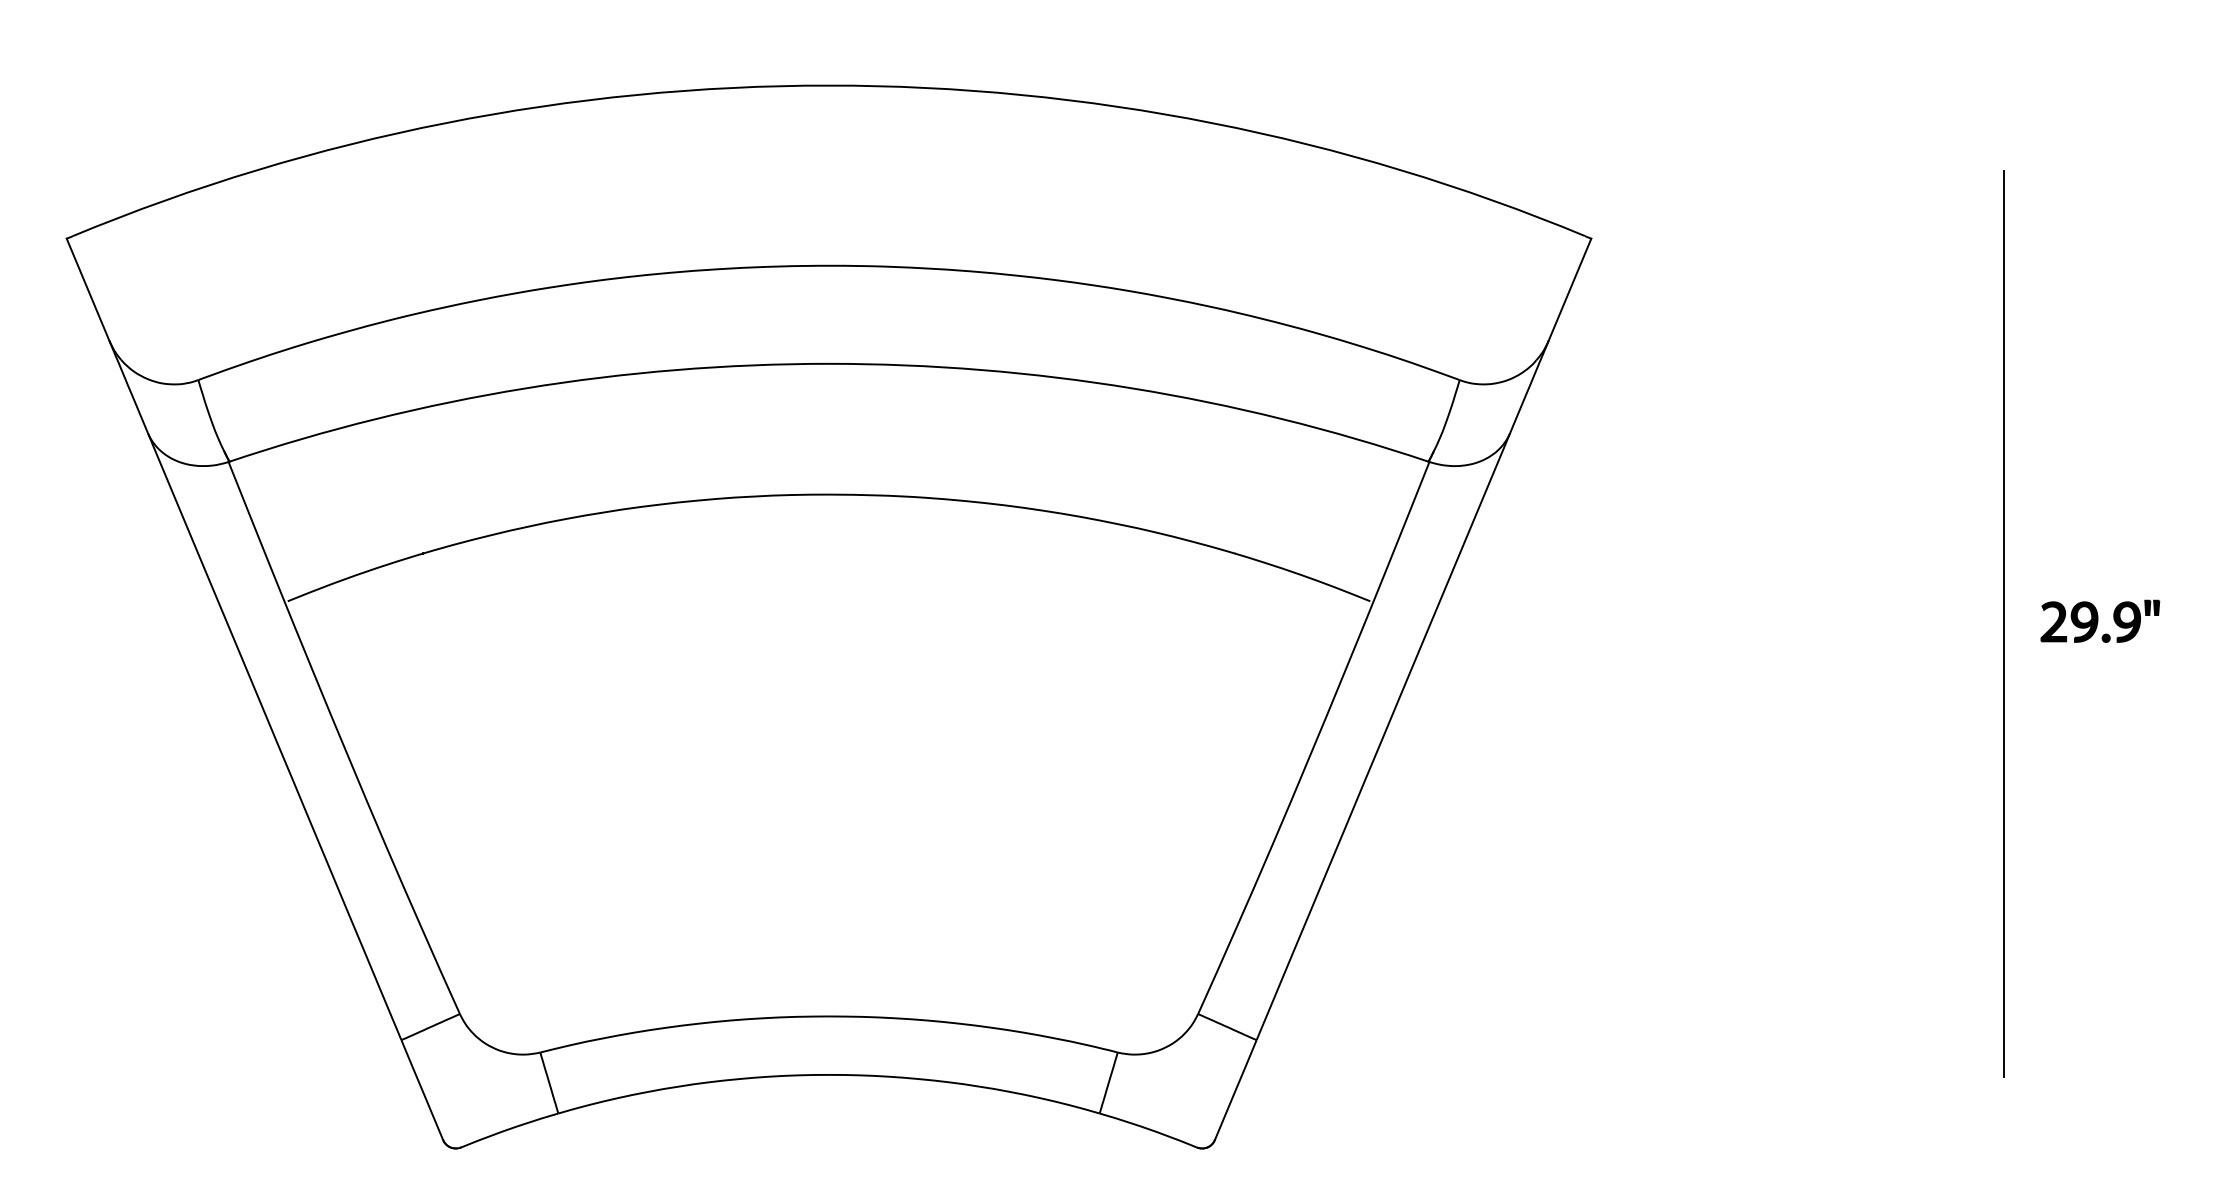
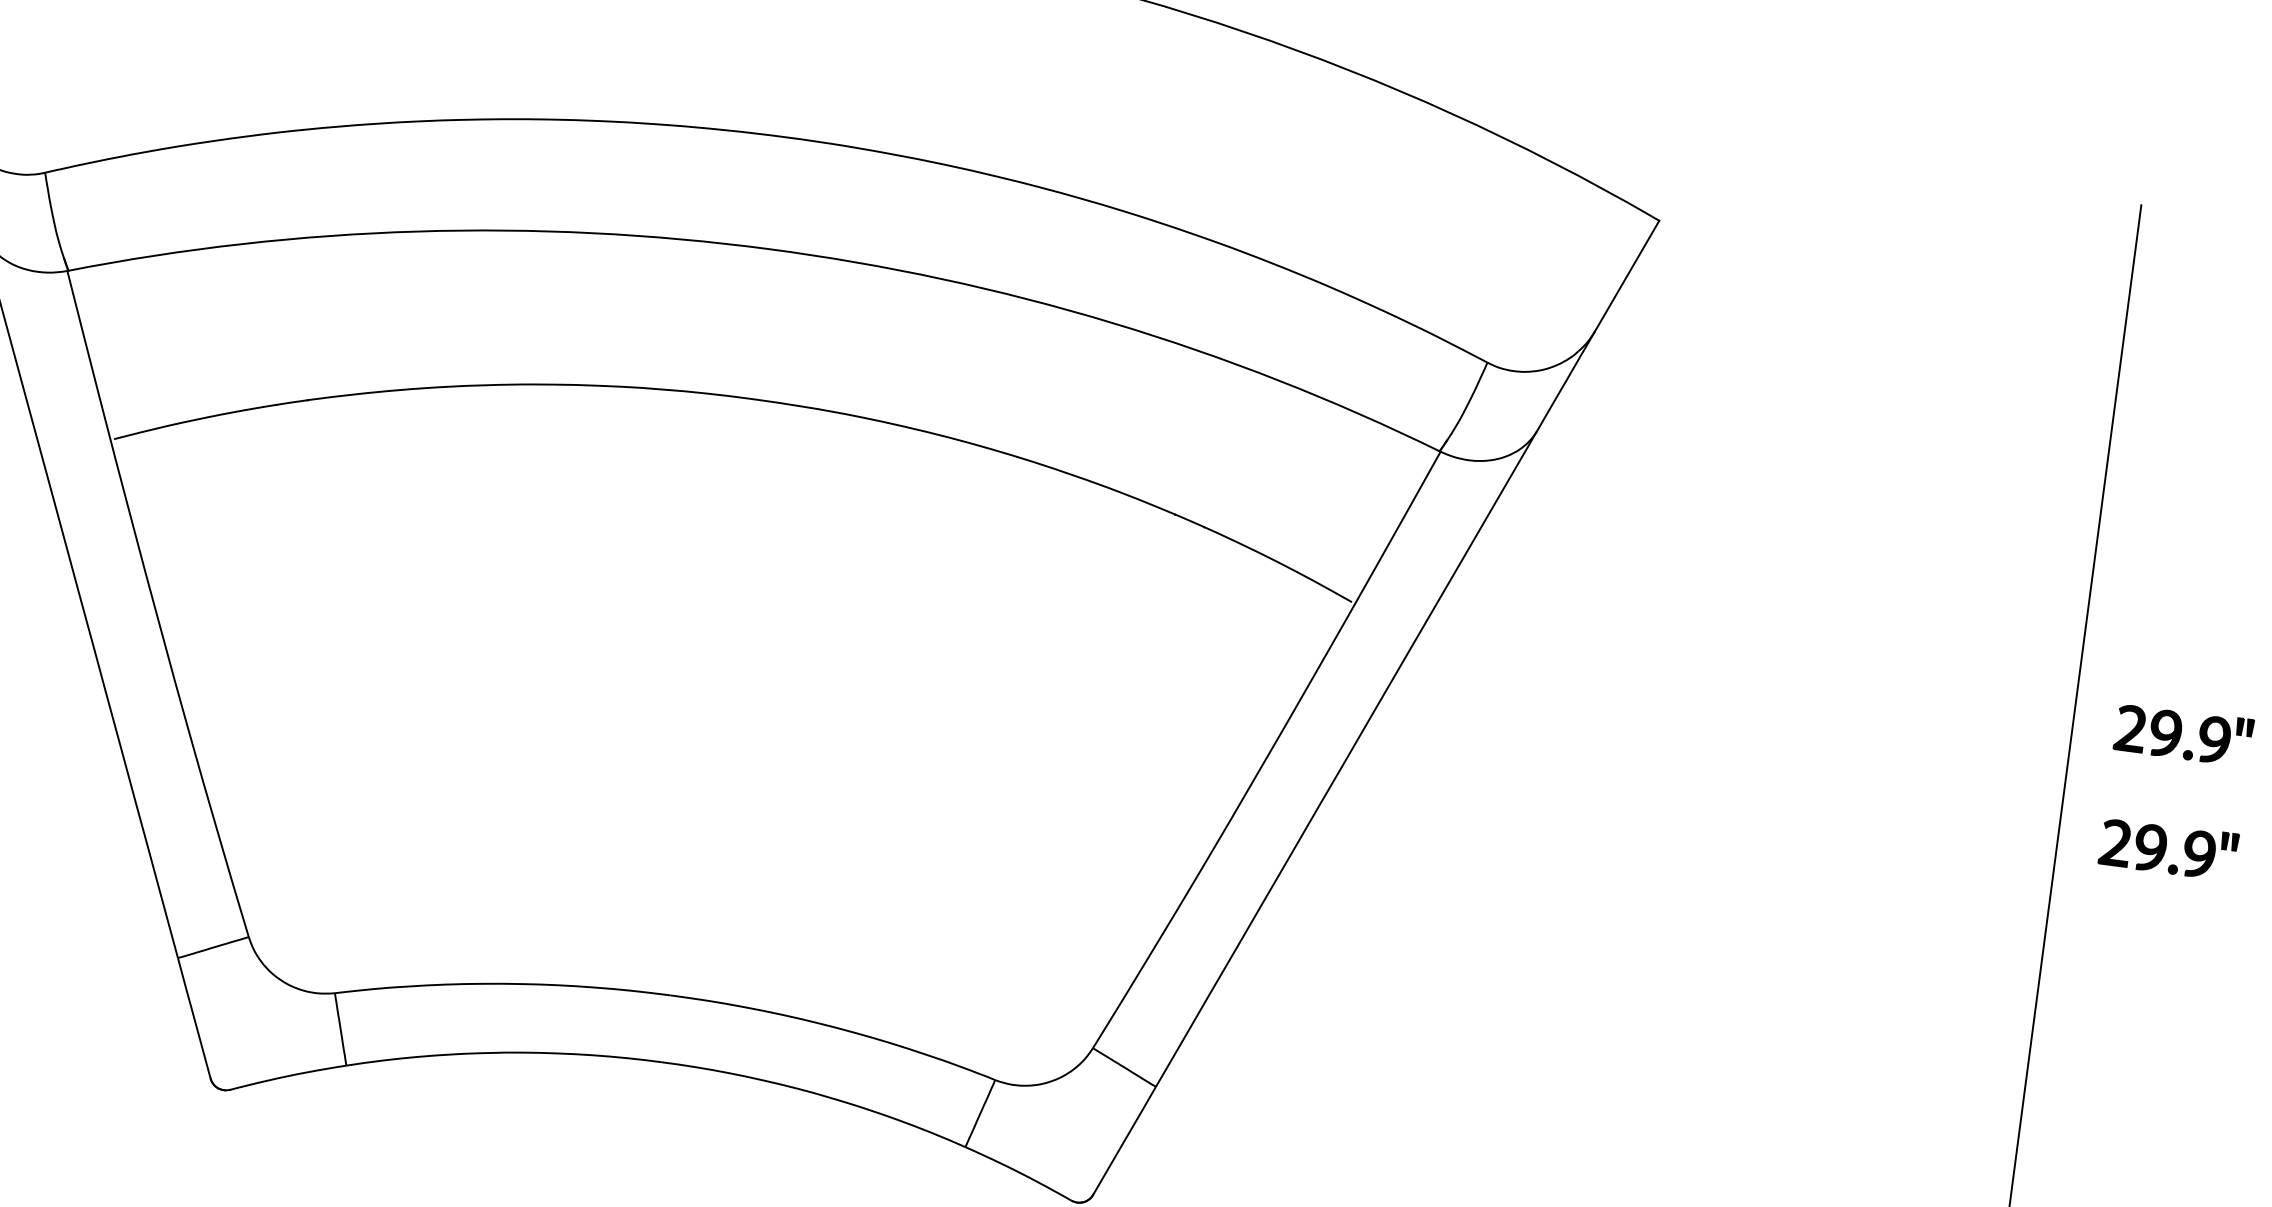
part: (2100, 720) -> (2169, 848), added

